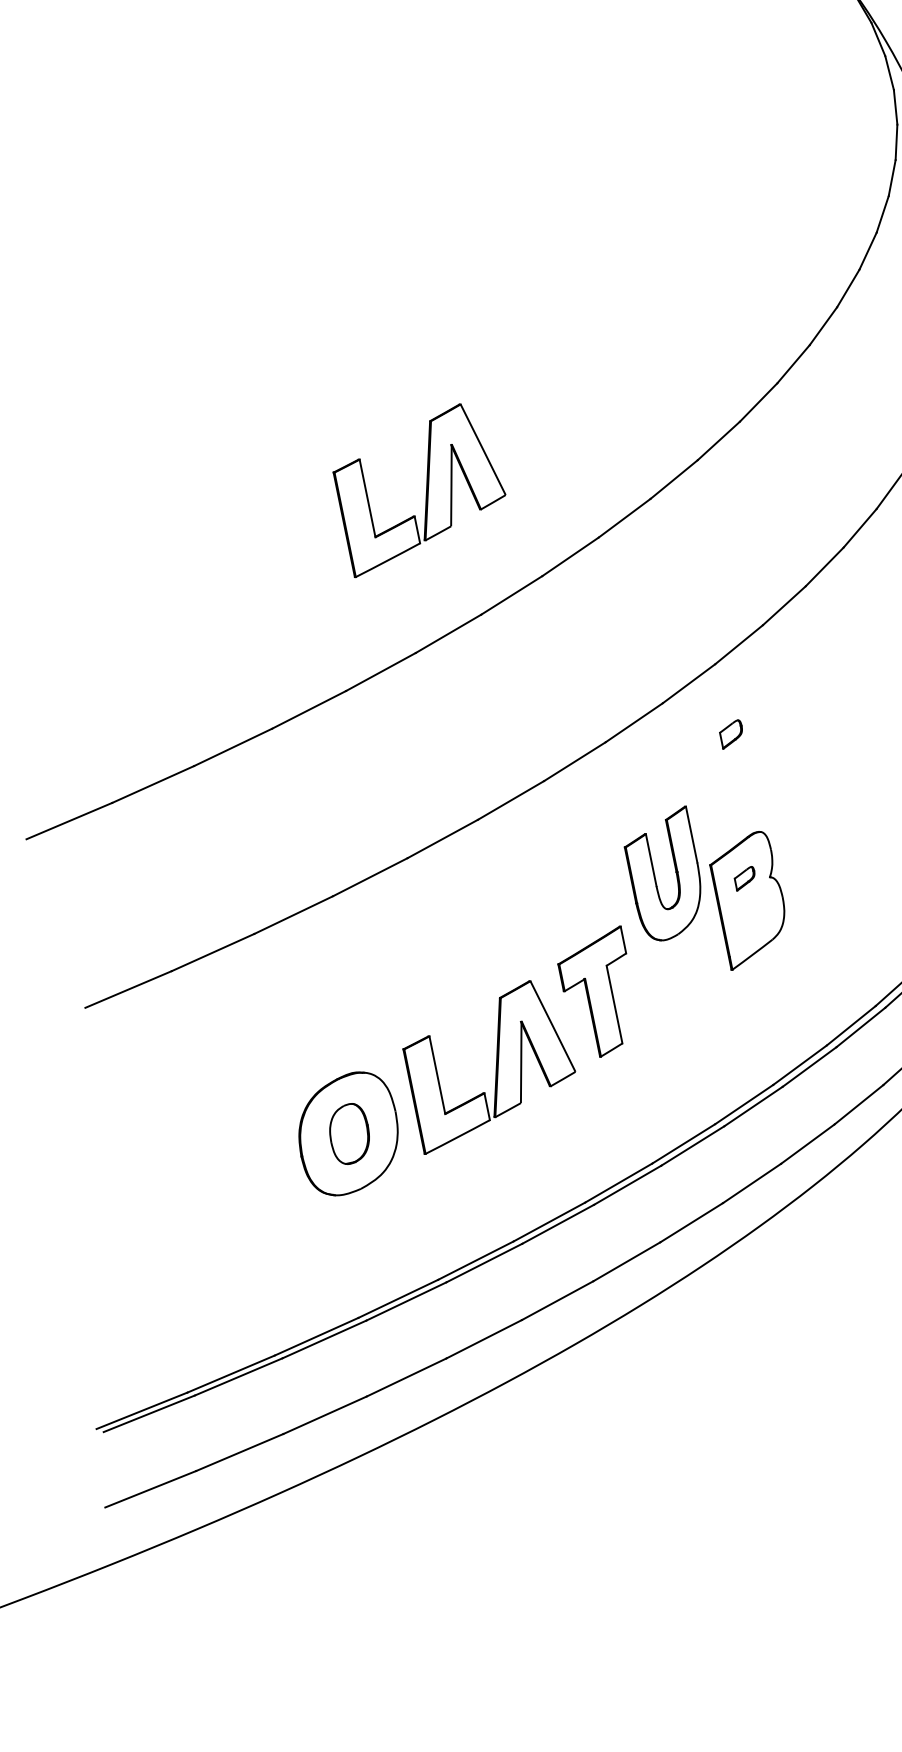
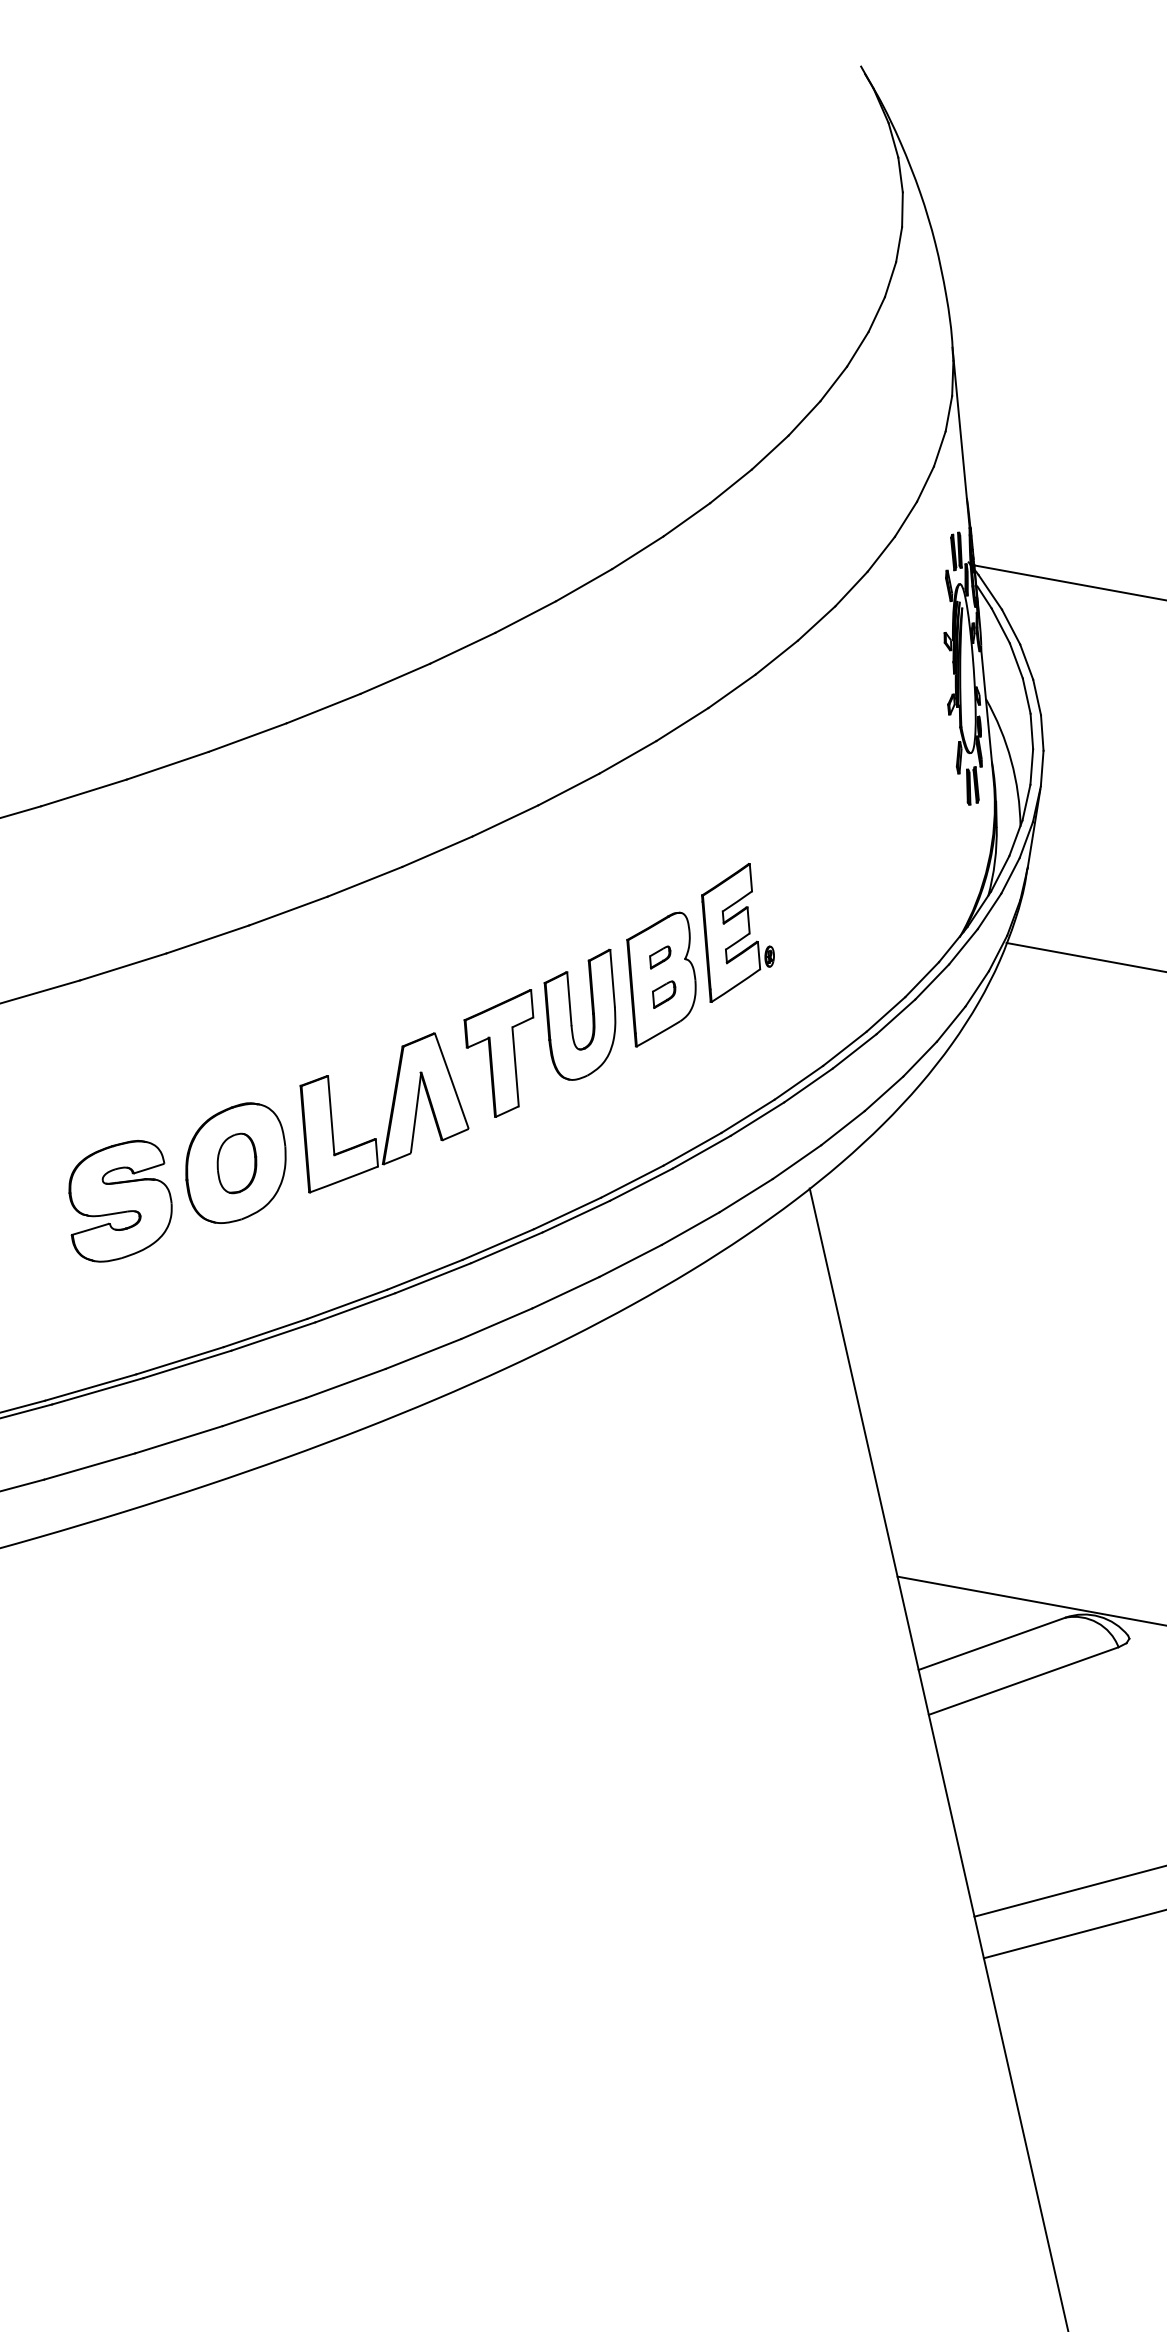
part: (420, 488) -> (384, 531), removed
part: (731, 734) -> (664, 994), moved
part: (818, 844) -> (737, 932), added
part: (655, 875) -> (571, 1014), moved
part: (238, 1185) -> (120, 1201), added

